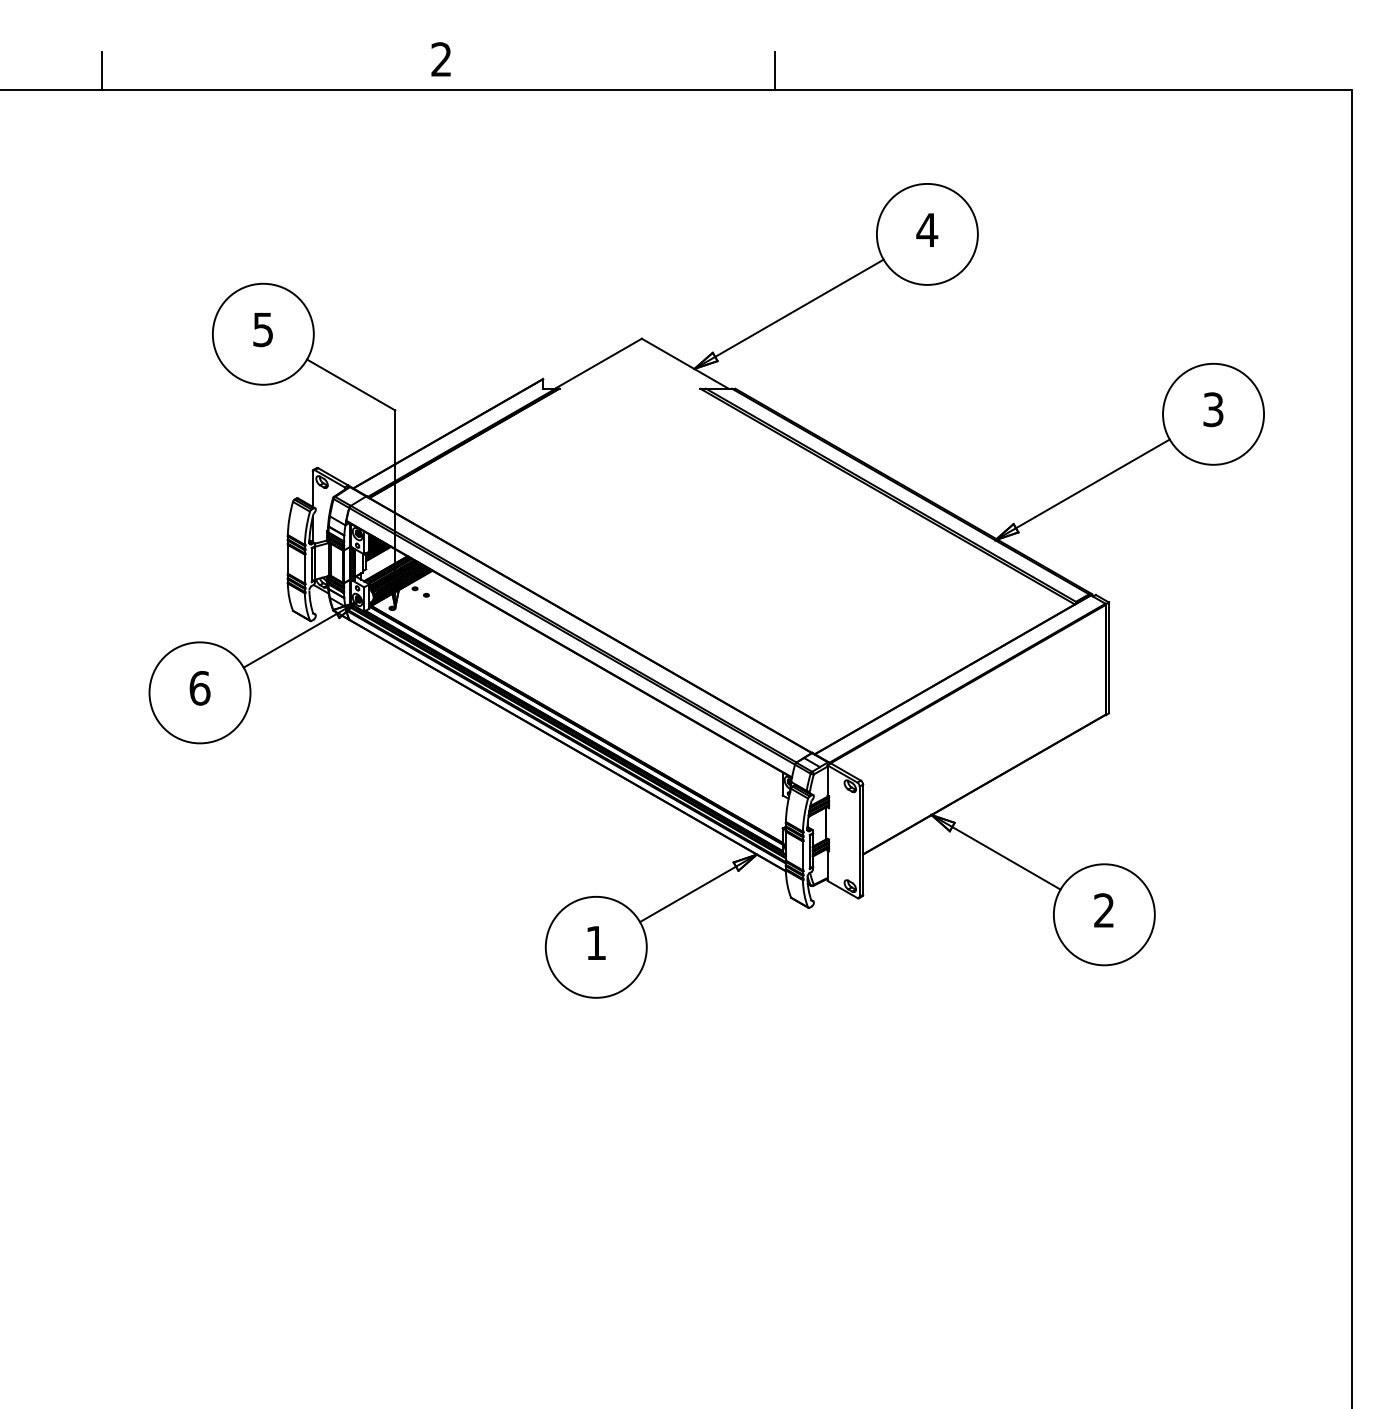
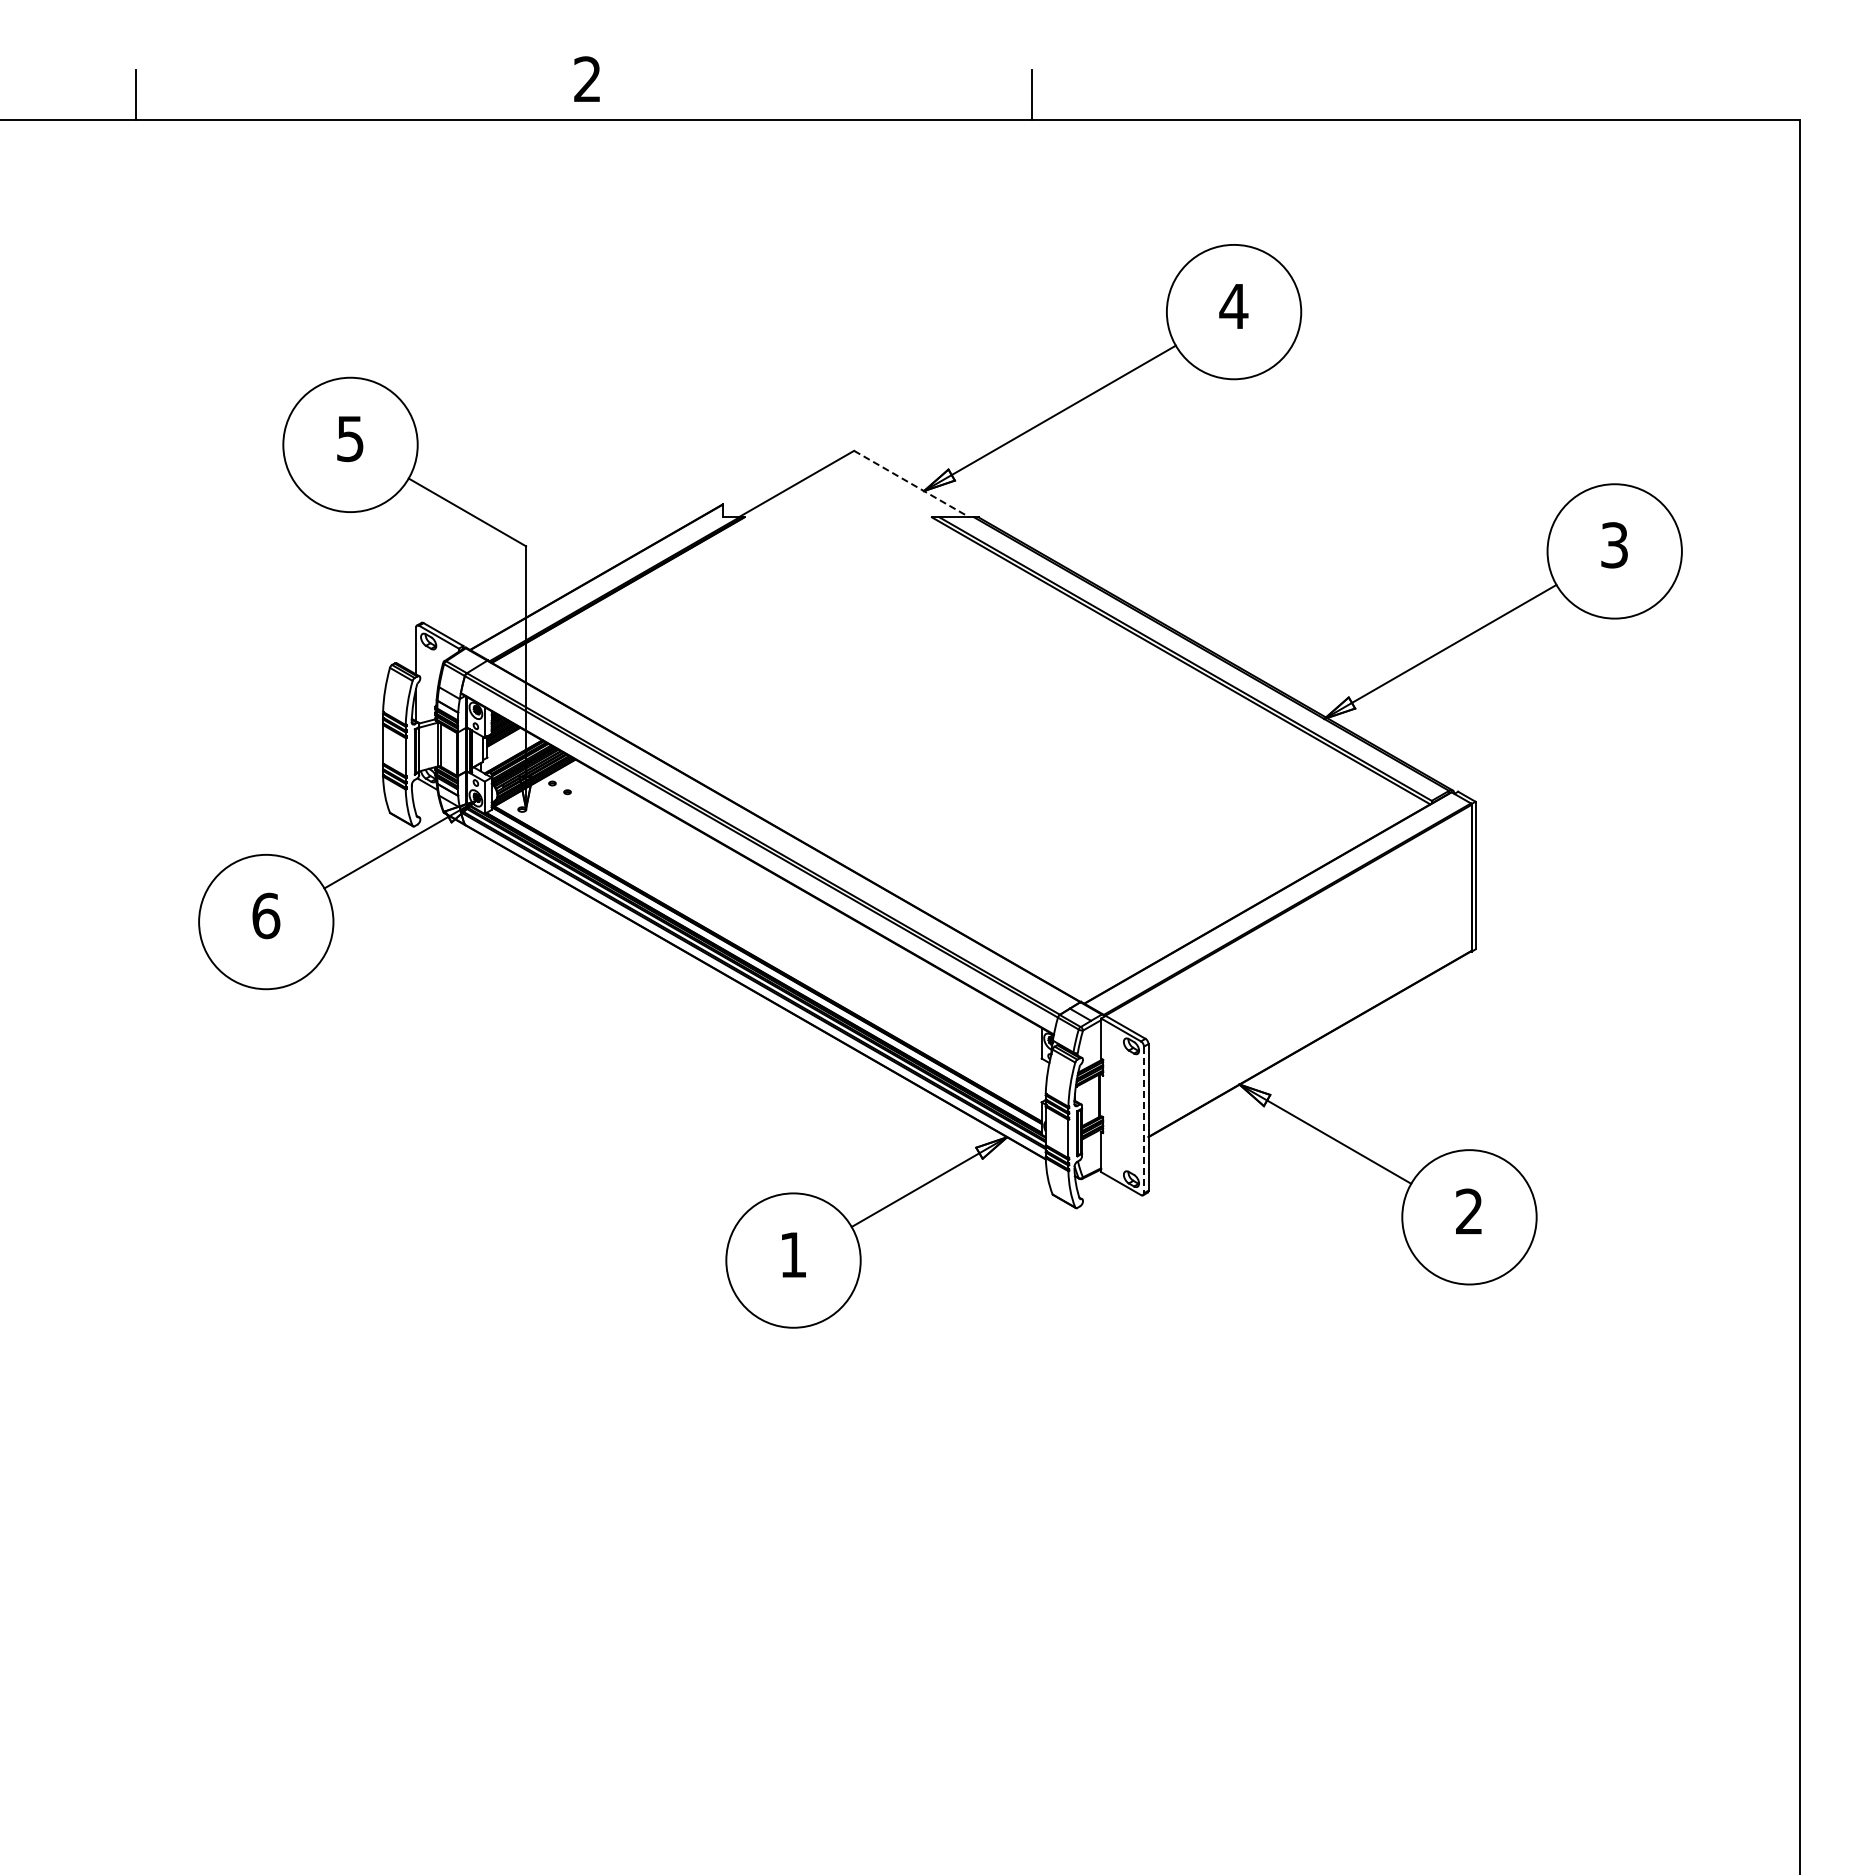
line: (684, 364) -> (911, 484), solid -> dashed
line: (860, 842) -> (1144, 1120), solid -> dashed

